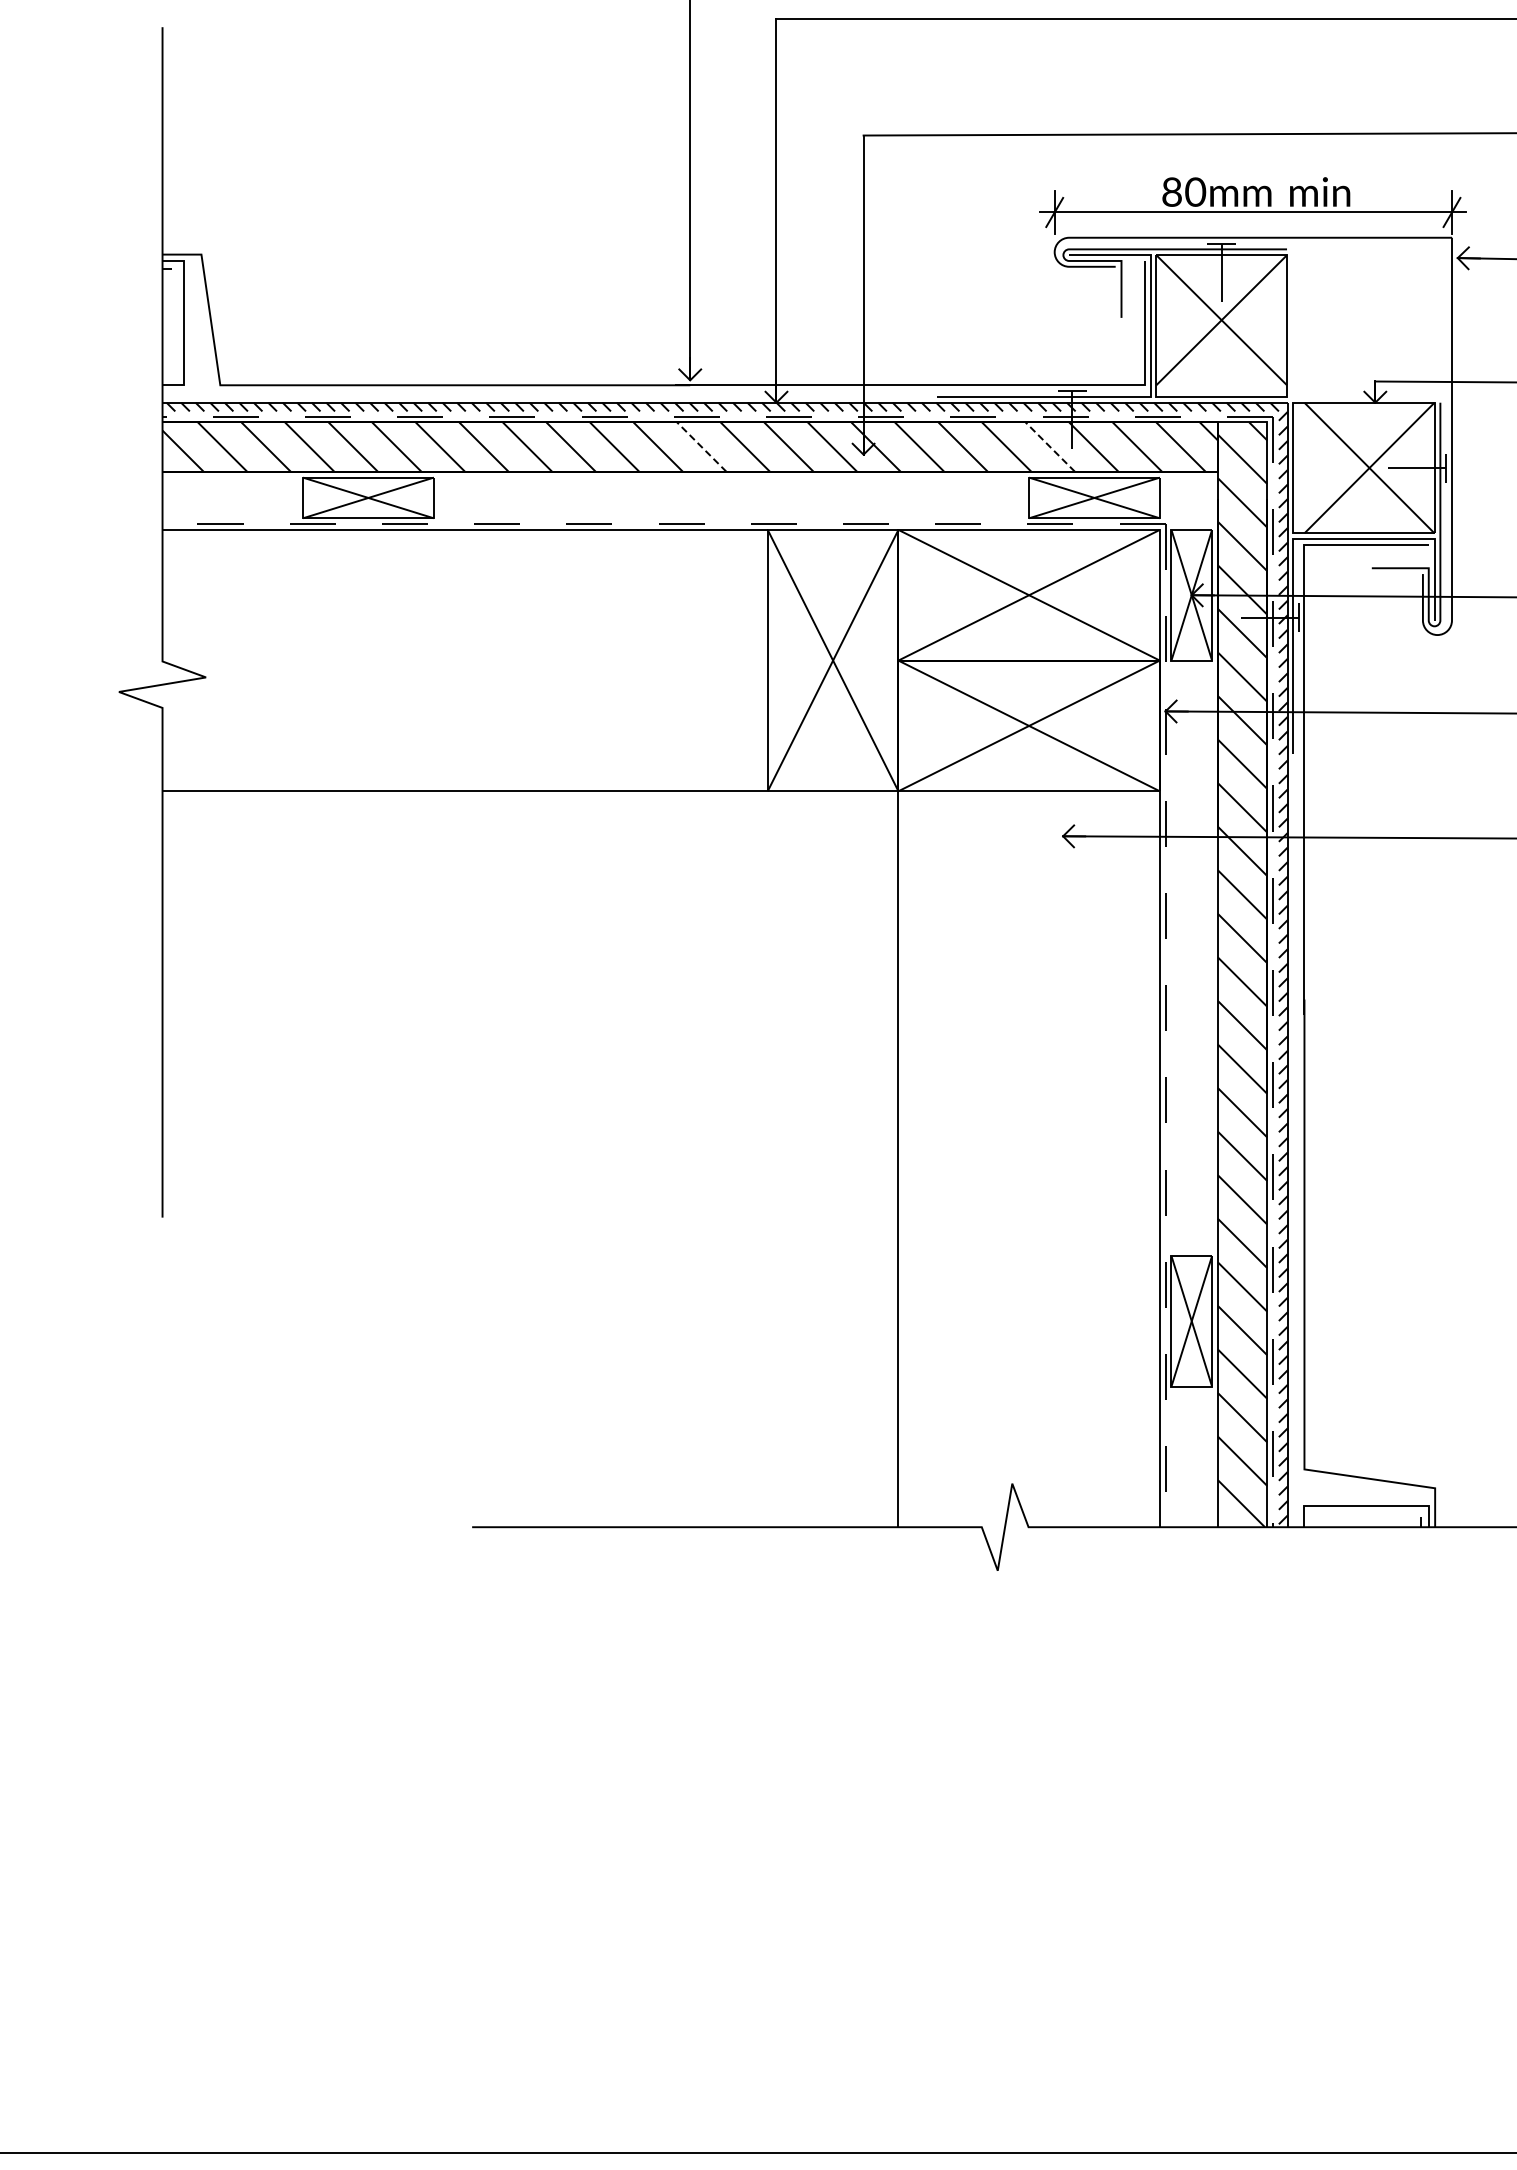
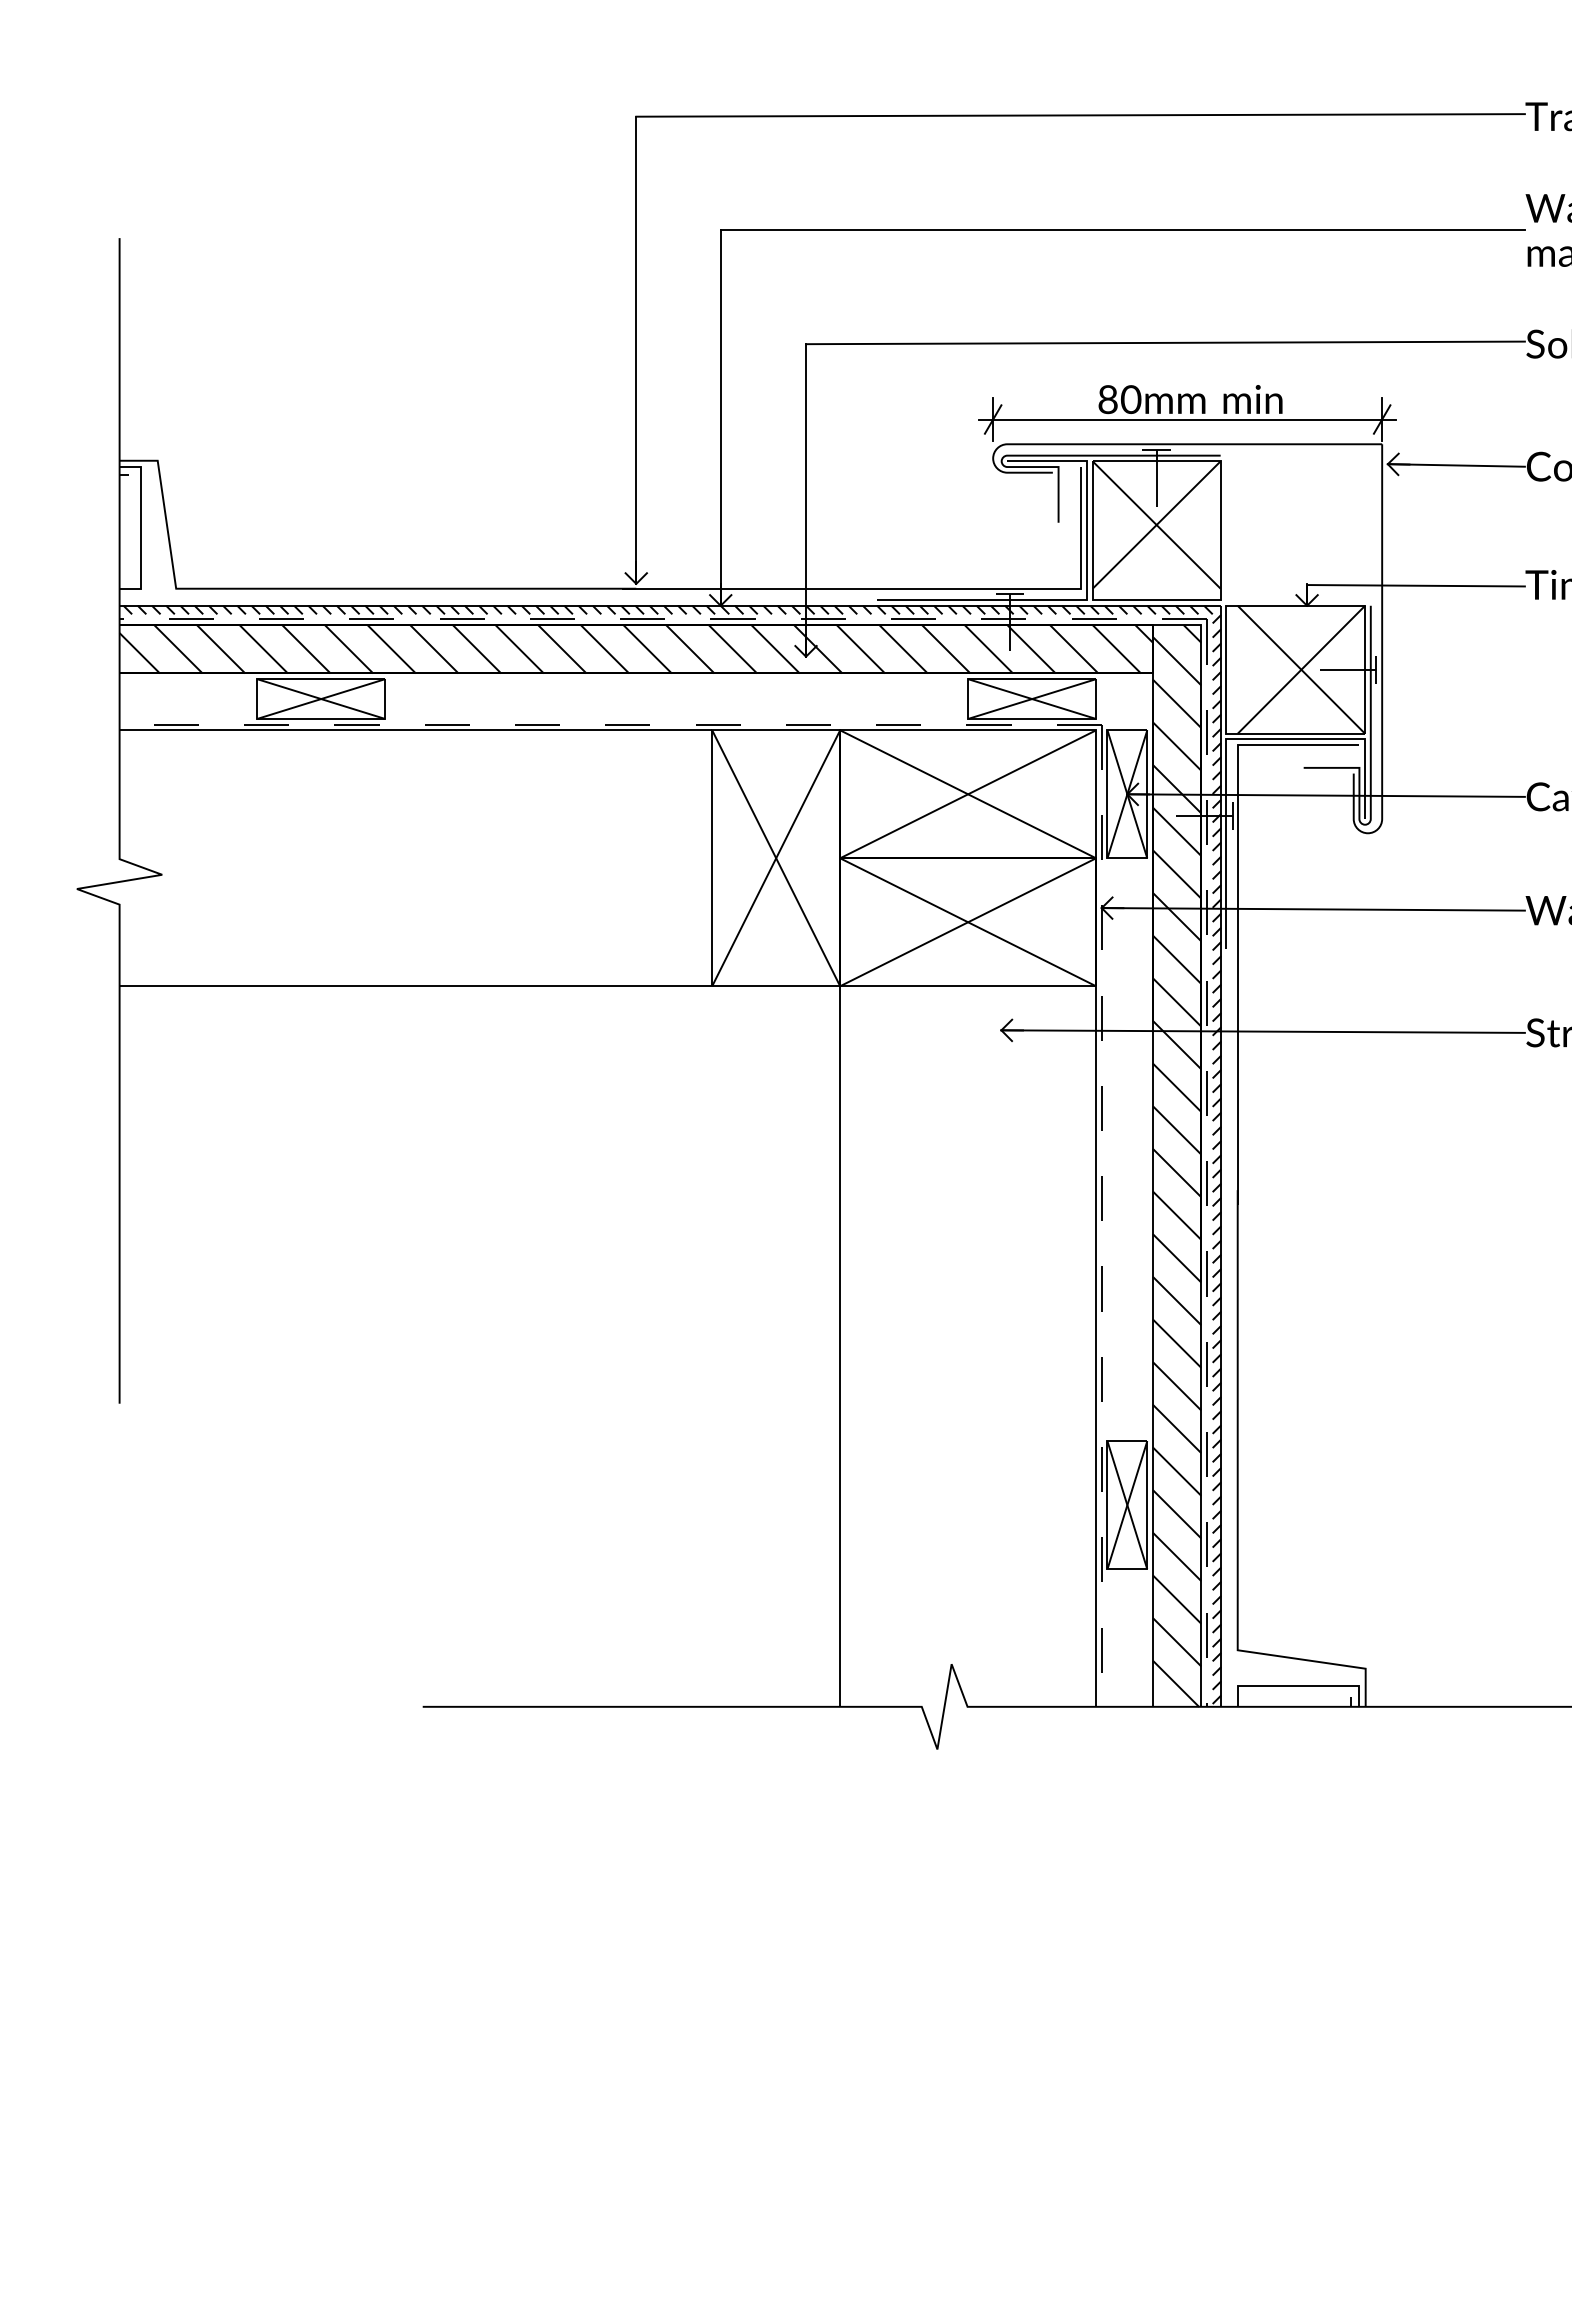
line: (701, 446) -> (647, 648), dashed -> solid
line: (1049, 446) -> (988, 648), dashed -> solid

